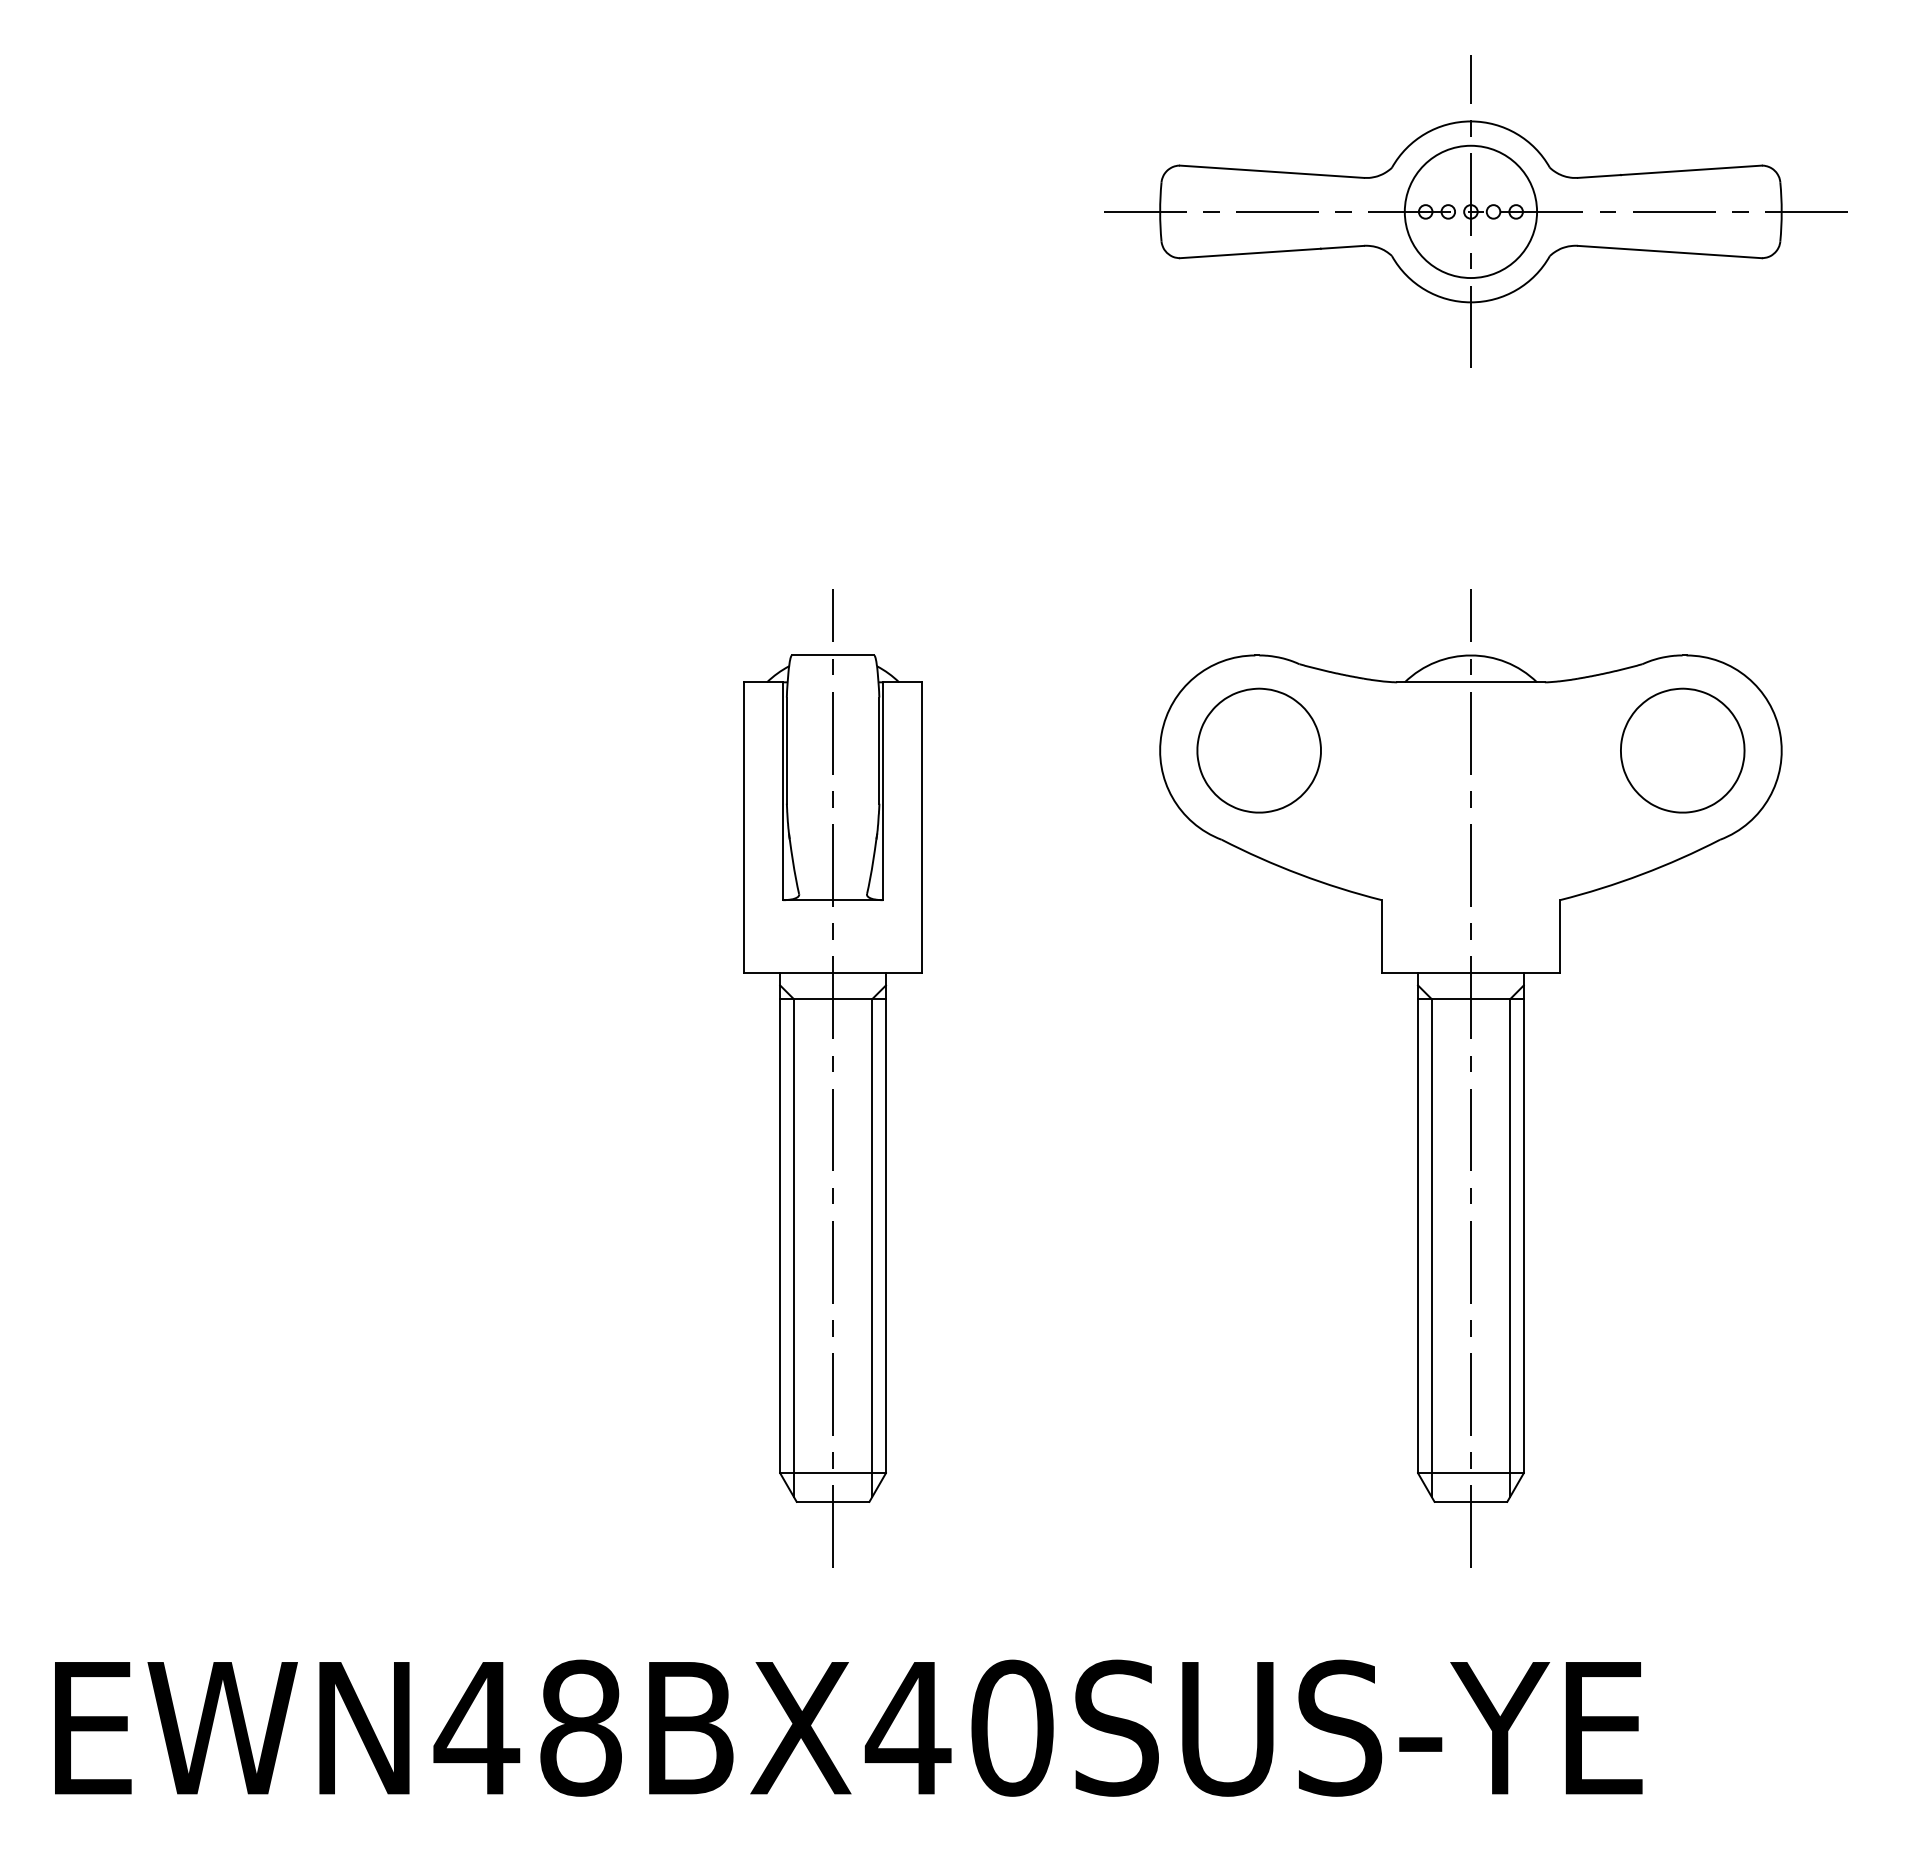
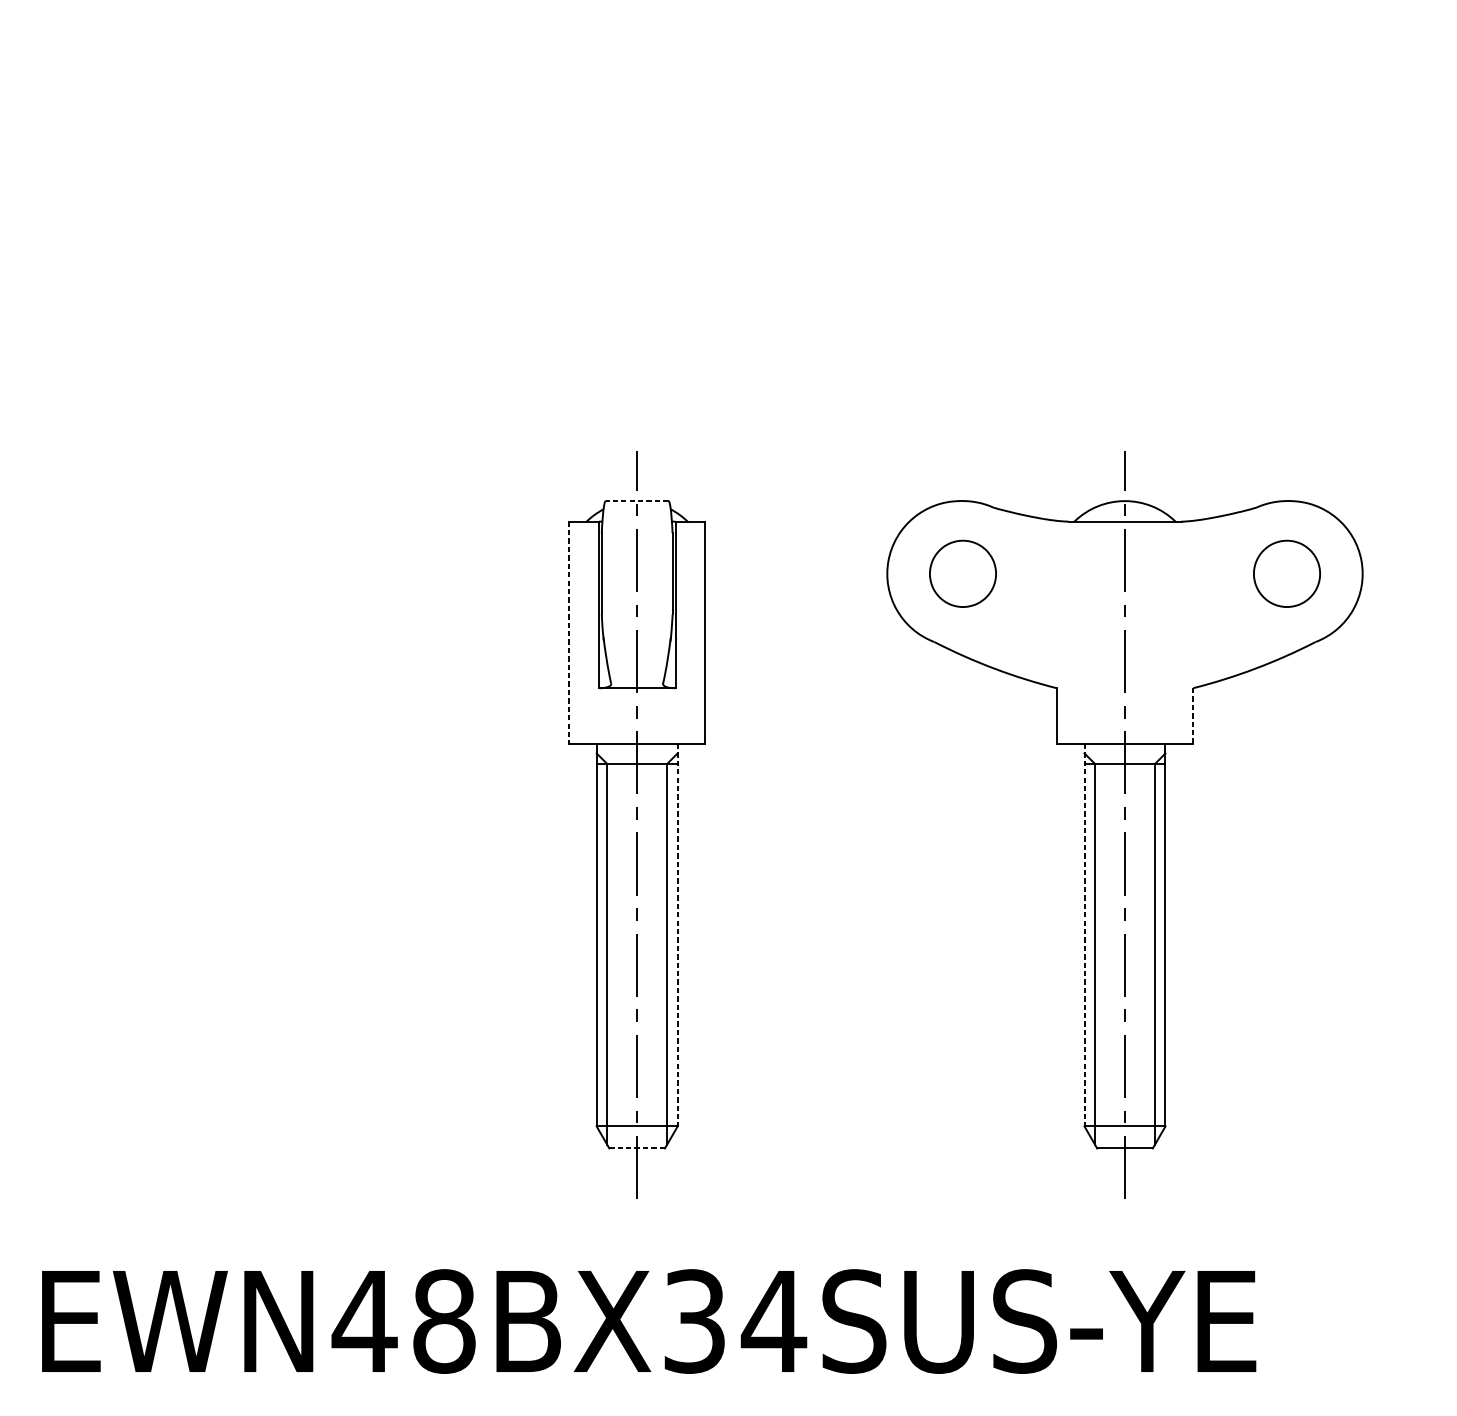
part: (1475, 211) -> (1128, 161), removed
line: (833, 655) -> (637, 501), solid -> dashed
part: (1258, 750) -> (962, 573), size x0.7
part: (1682, 750) -> (1286, 573), size x0.7
line: (743, 828) -> (568, 633), solid -> dashed
line: (1560, 936) -> (1193, 716), solid -> dashed
line: (885, 1223) -> (677, 935), solid -> dashed
line: (1418, 1223) -> (1084, 935), solid -> dashed
line: (832, 1501) -> (636, 1148), solid -> dashed
text: (959, 1727) -> (733, 1320), EWN48BX40SUS-YE -> EWN48BX34SUS-YE

